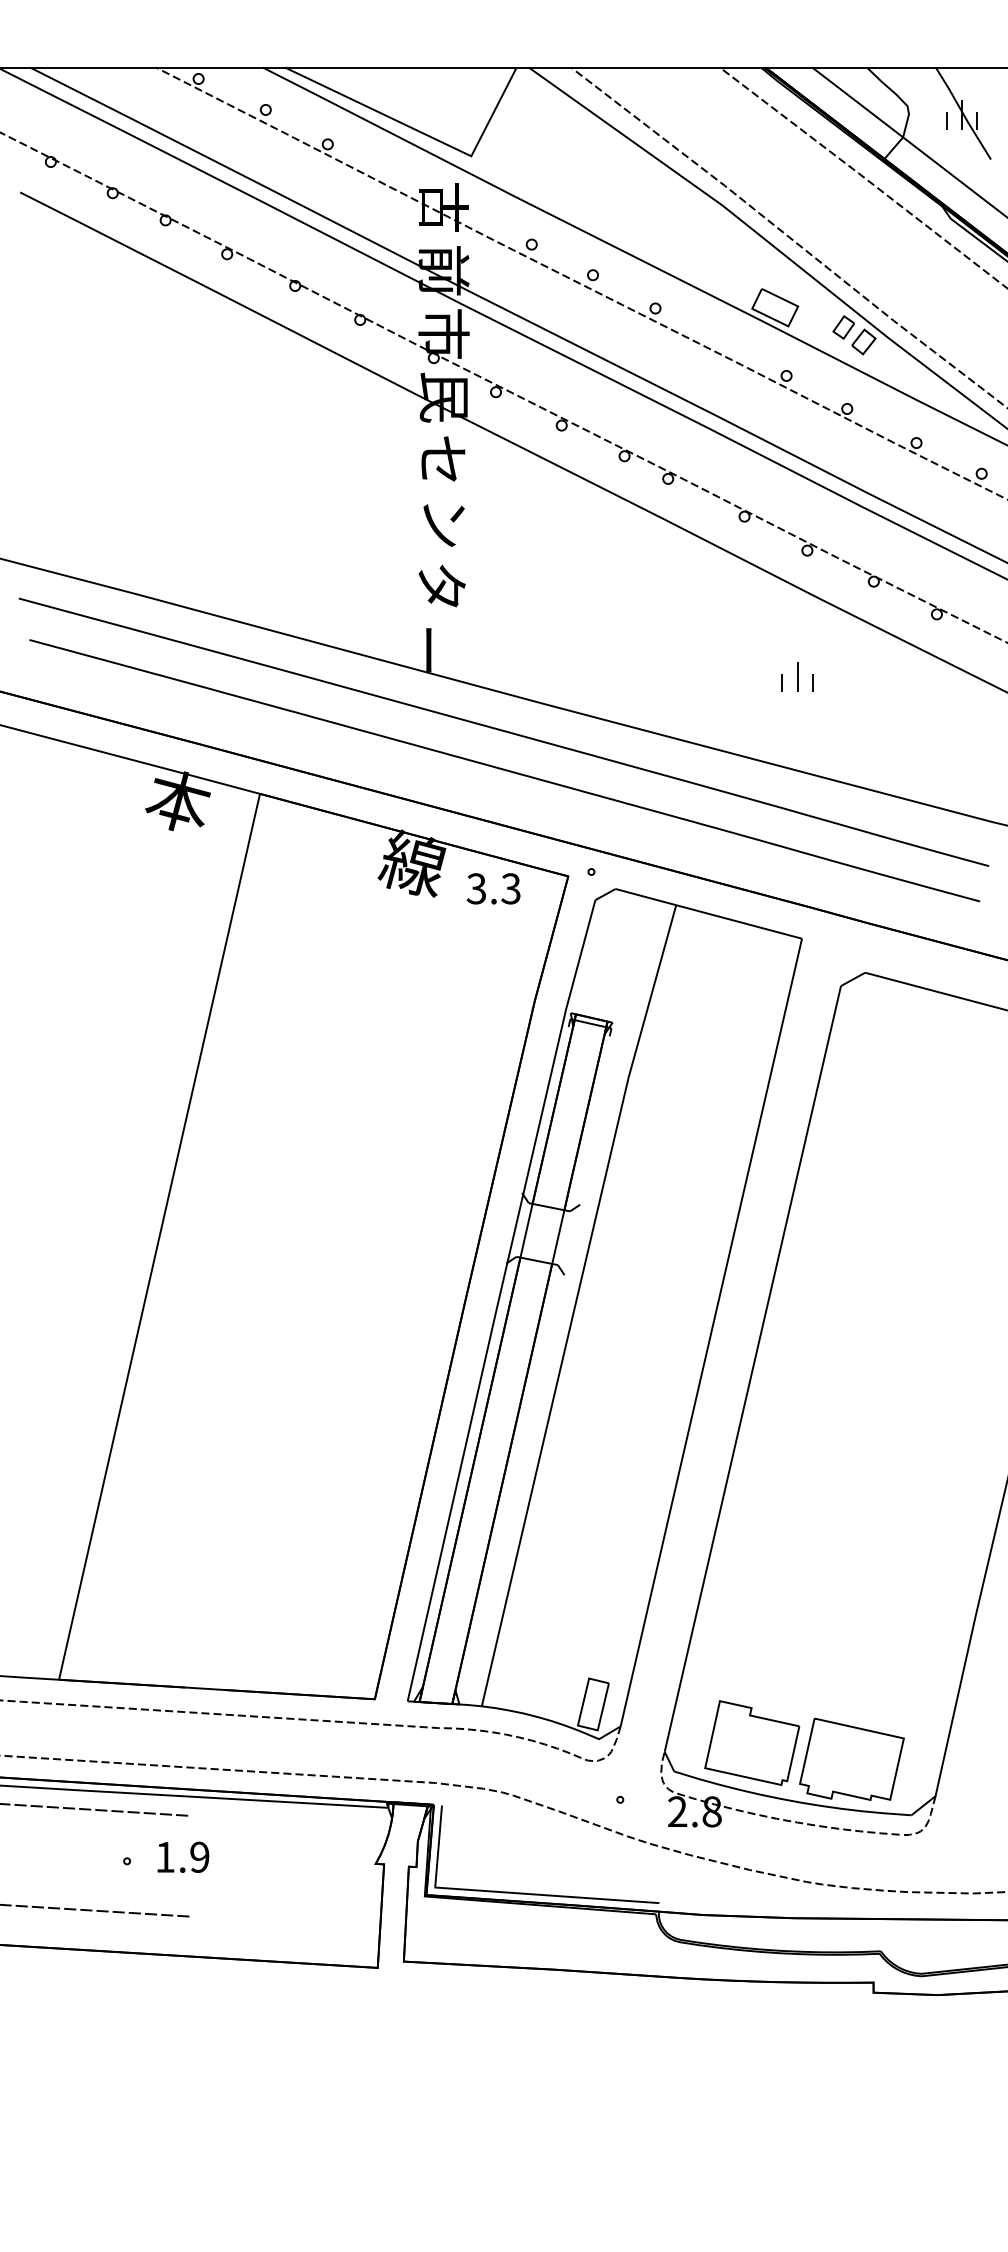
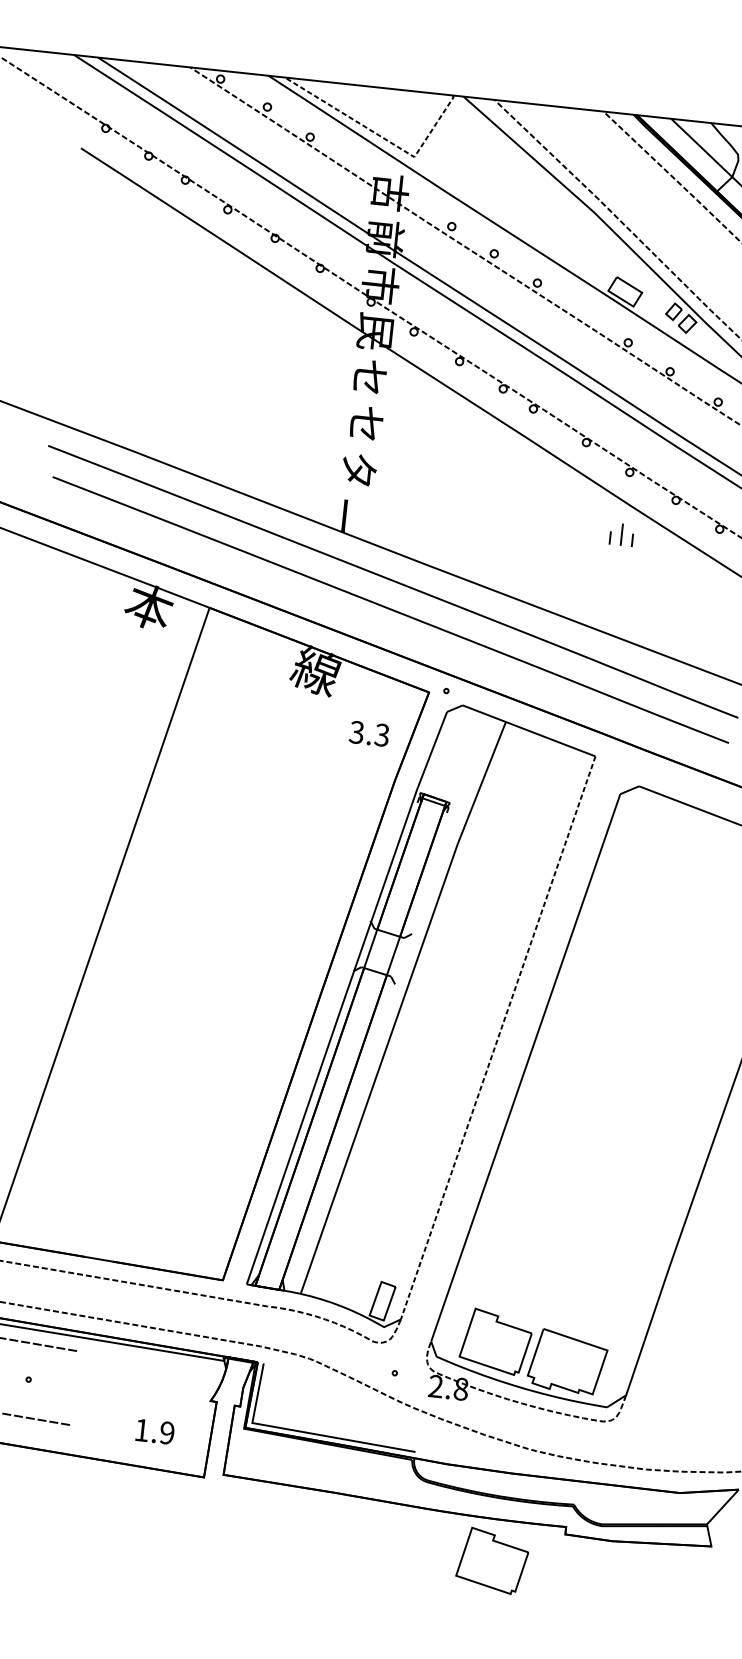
line: (424, 134) -> (381, 137), solid -> dashed
text: (445, 522) -> (366, 423), ン -> セ
part: (797, 676) -> (621, 534), moved
text: (493, 888) -> (369, 733), moved
line: (711, 1333) -> (498, 1038), solid -> dashed
text: (183, 1856) -> (155, 1431), moved
part: (779, 2038) -> (492, 1560), added

